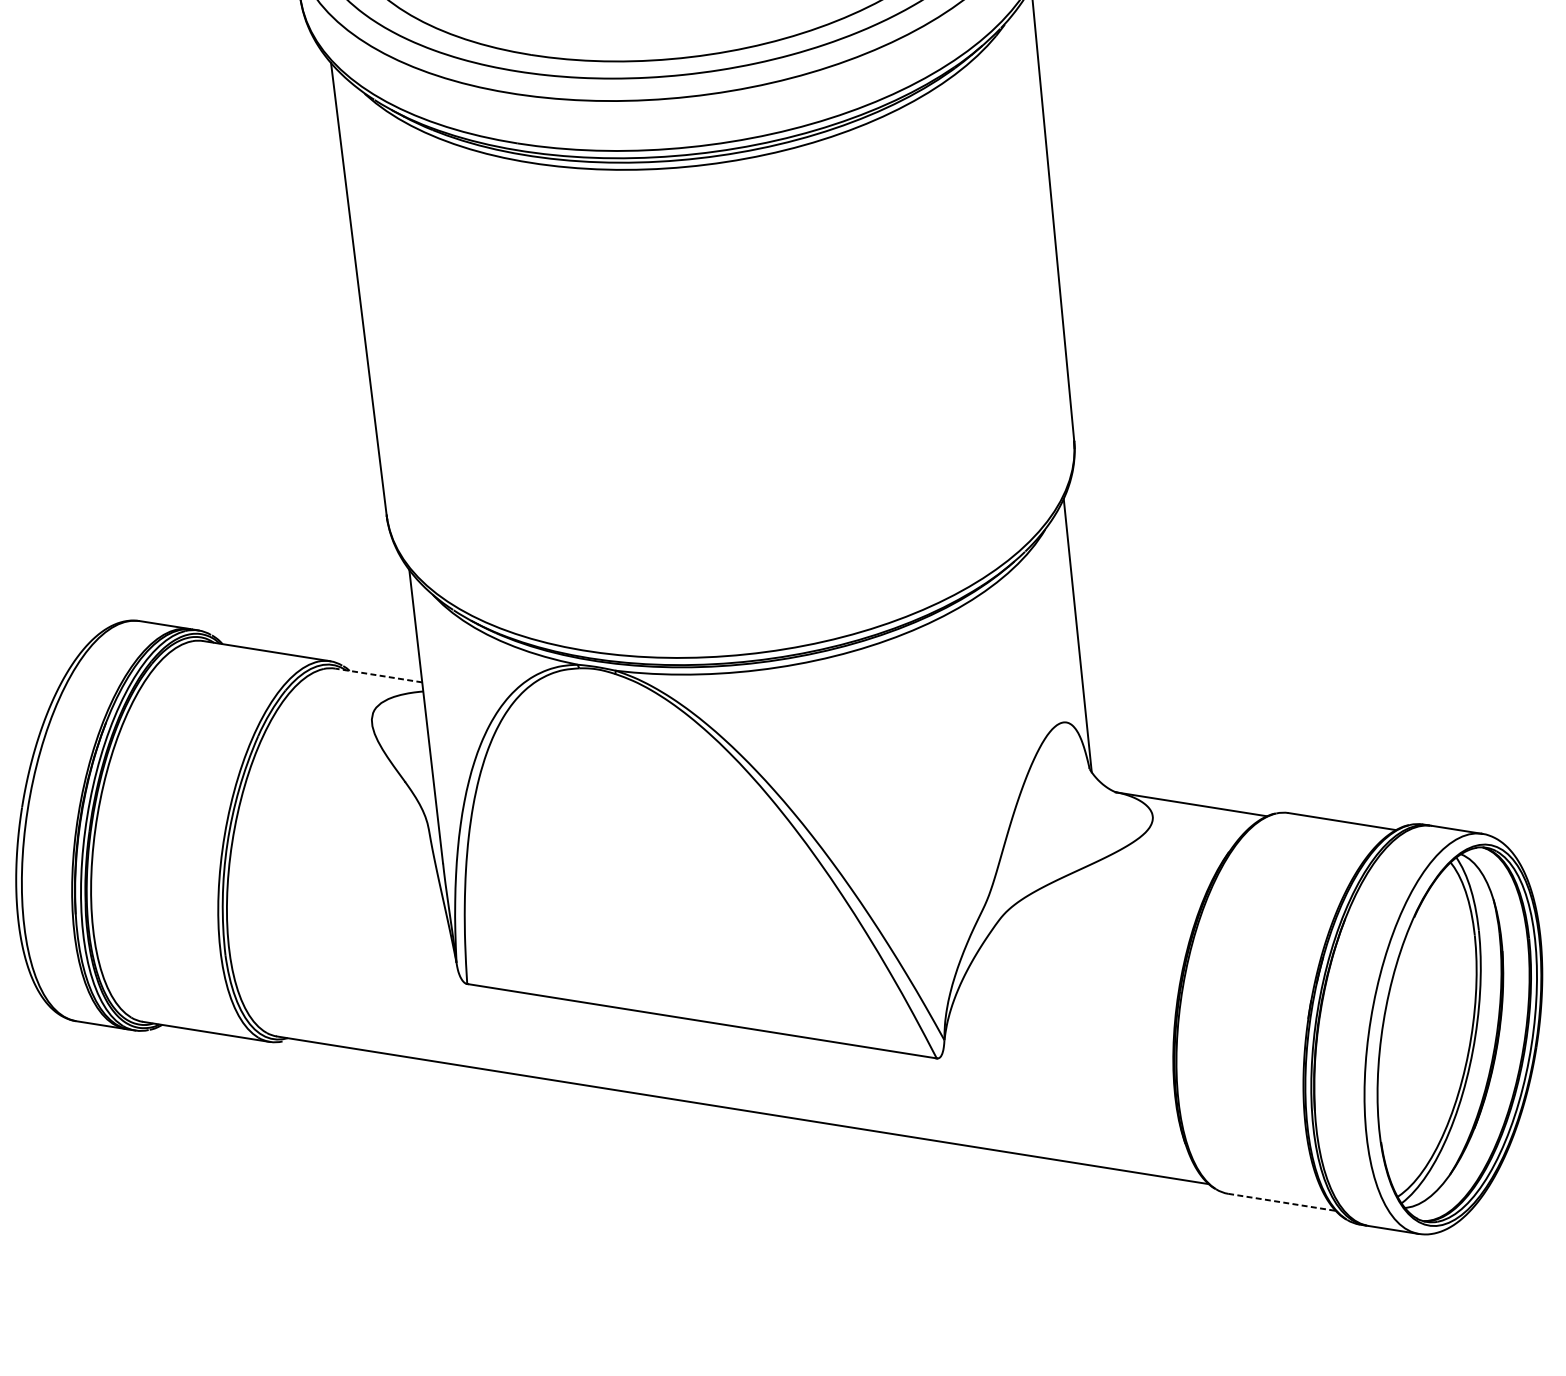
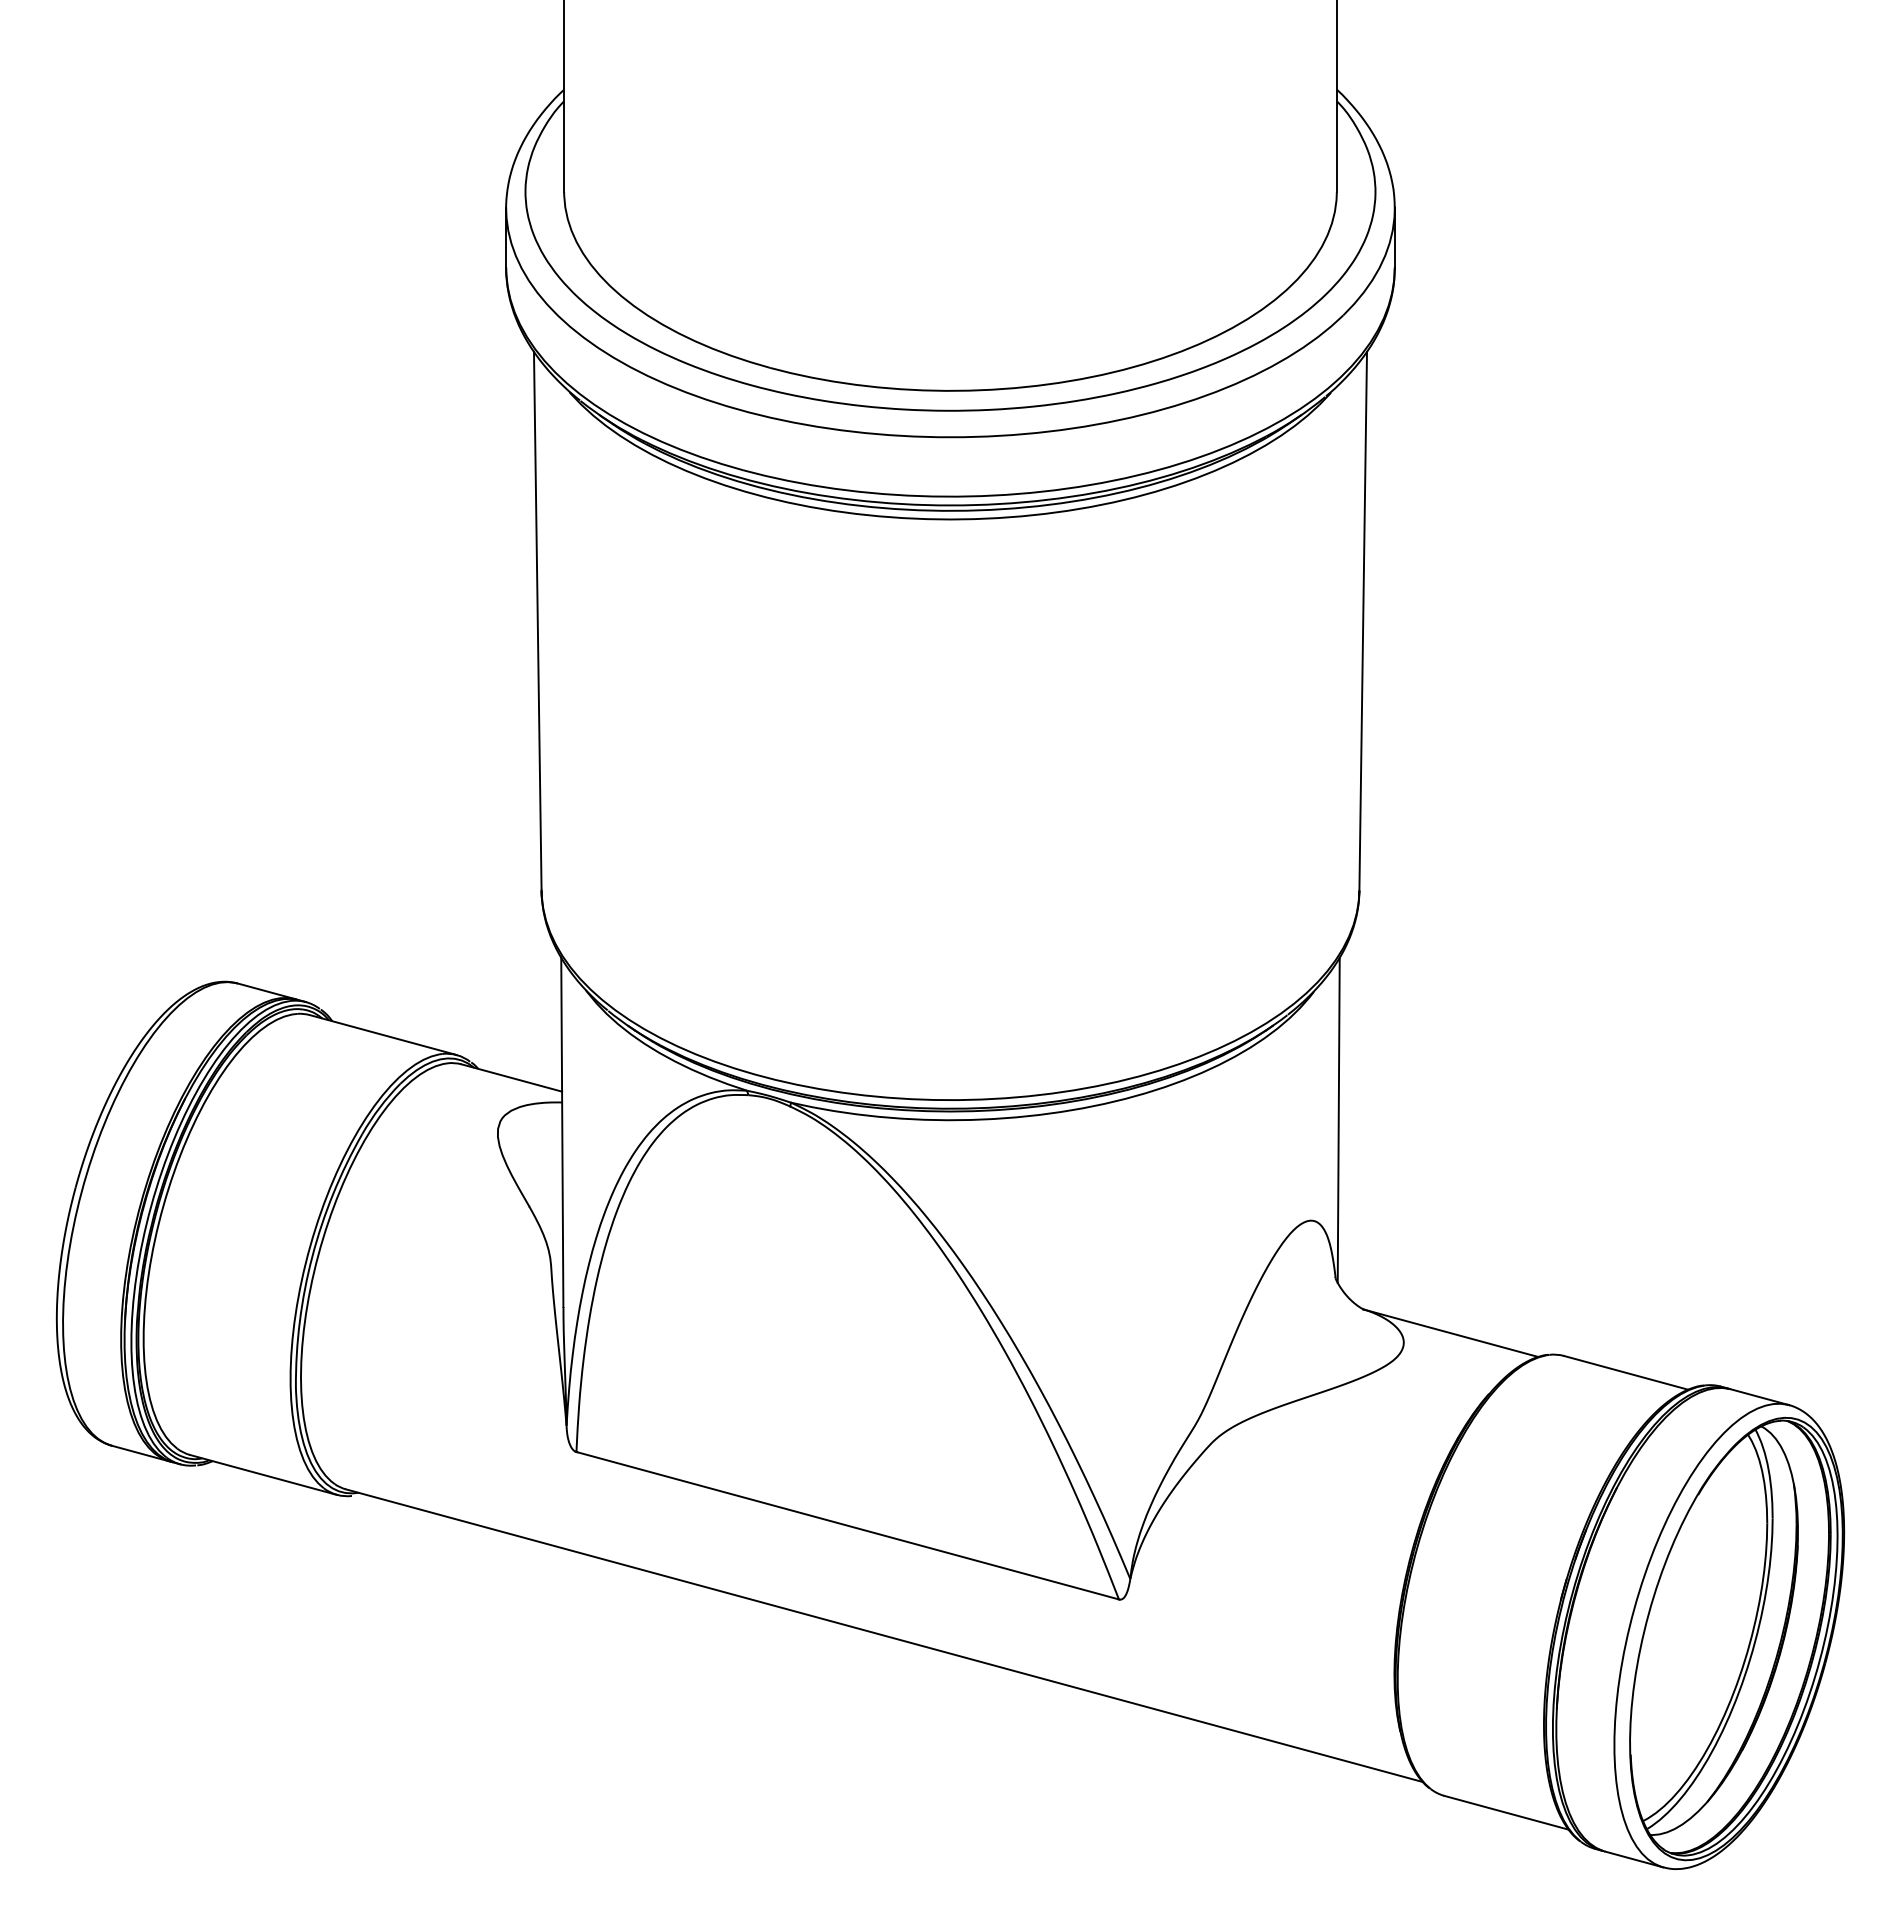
line: (378, 675) -> (511, 1077), dashed -> solid
line: (1282, 1202) -> (1506, 1812), dashed -> solid

